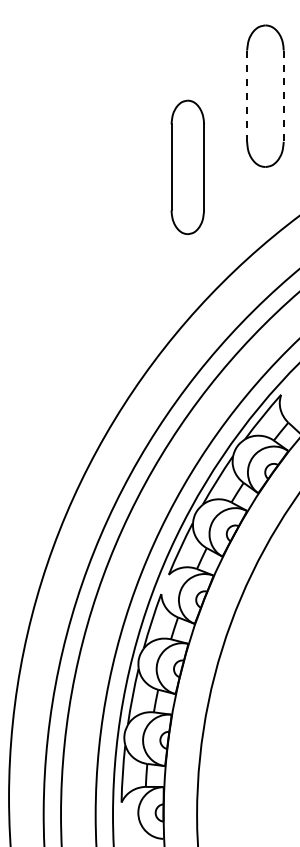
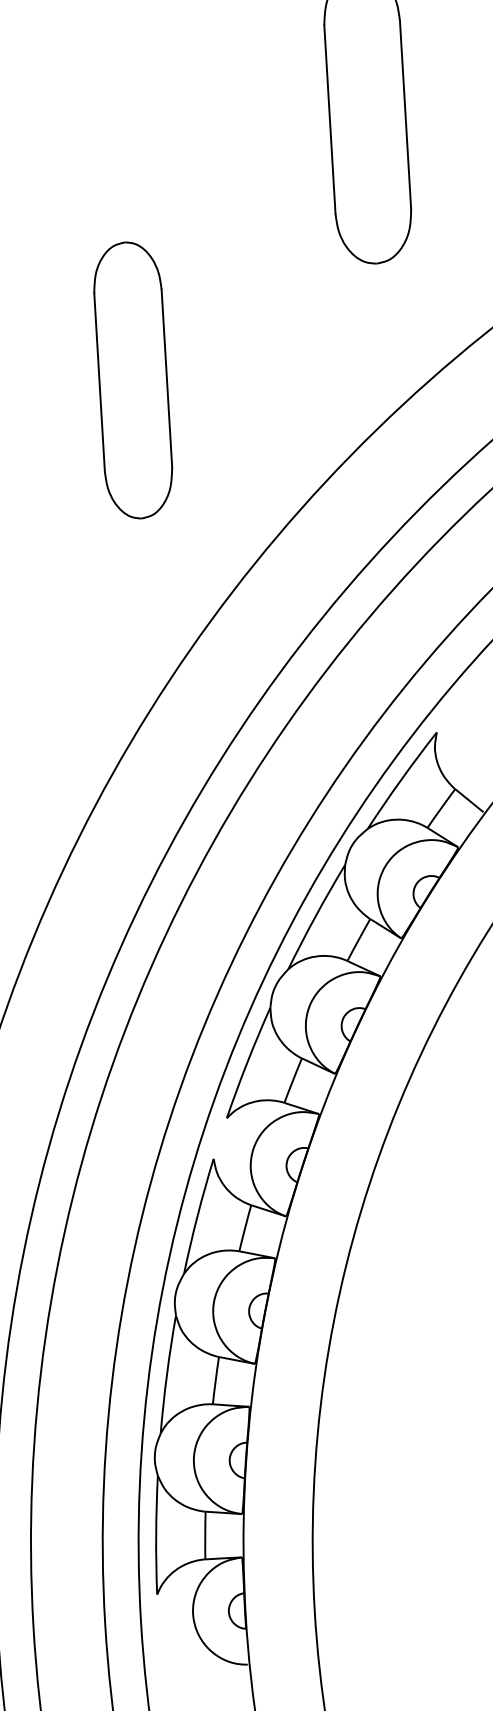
line: (247, 96) -> (330, 120), dashed -> solid
line: (283, 96) -> (405, 115), dashed -> solid
part: (187, 166) -> (132, 378), moved

